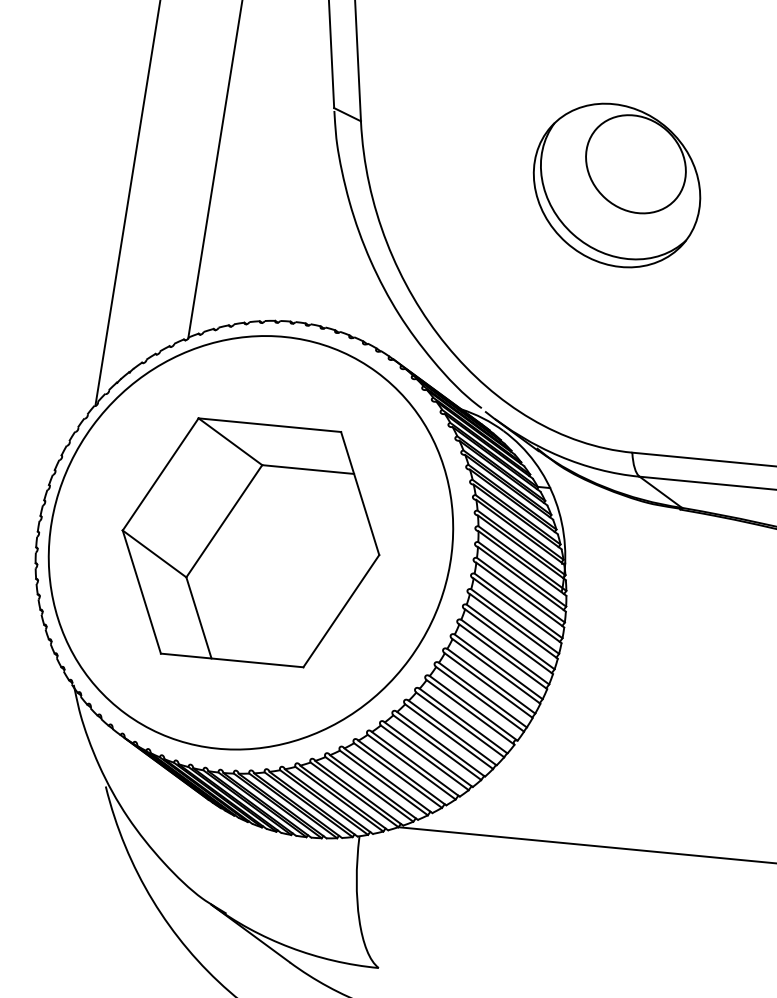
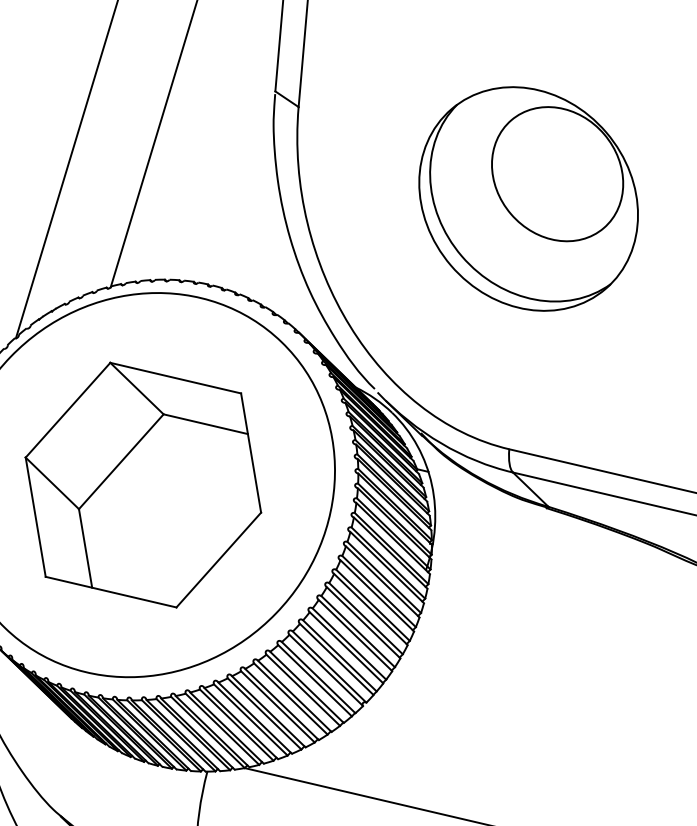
part: (616, 185) -> (528, 198), size x1.43

